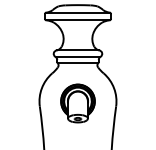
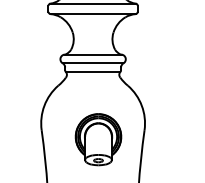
part: (77, 103) -> (97, 139), moved

